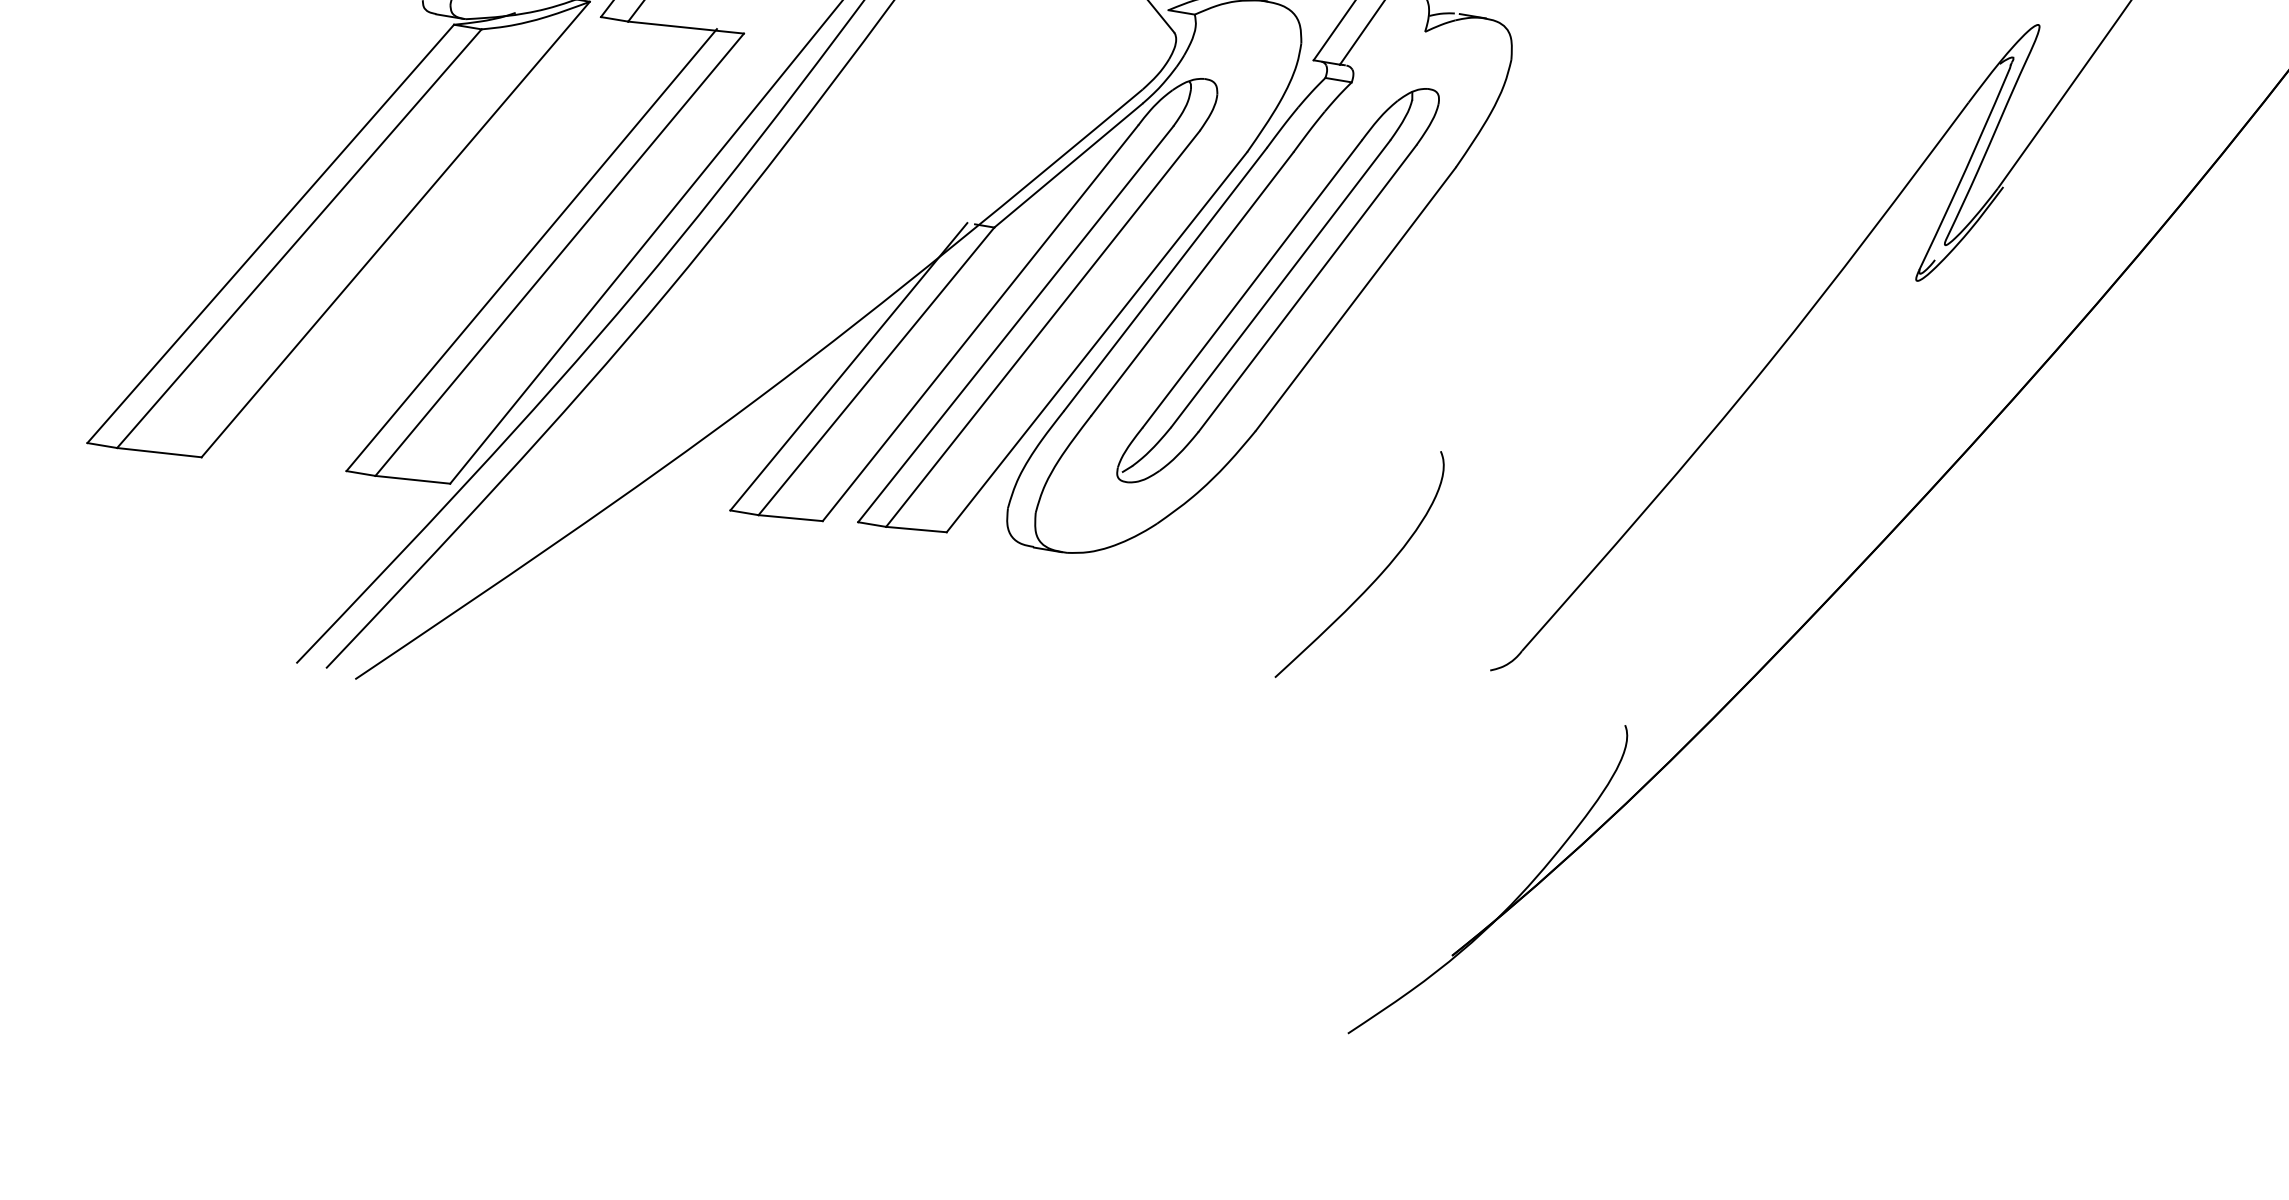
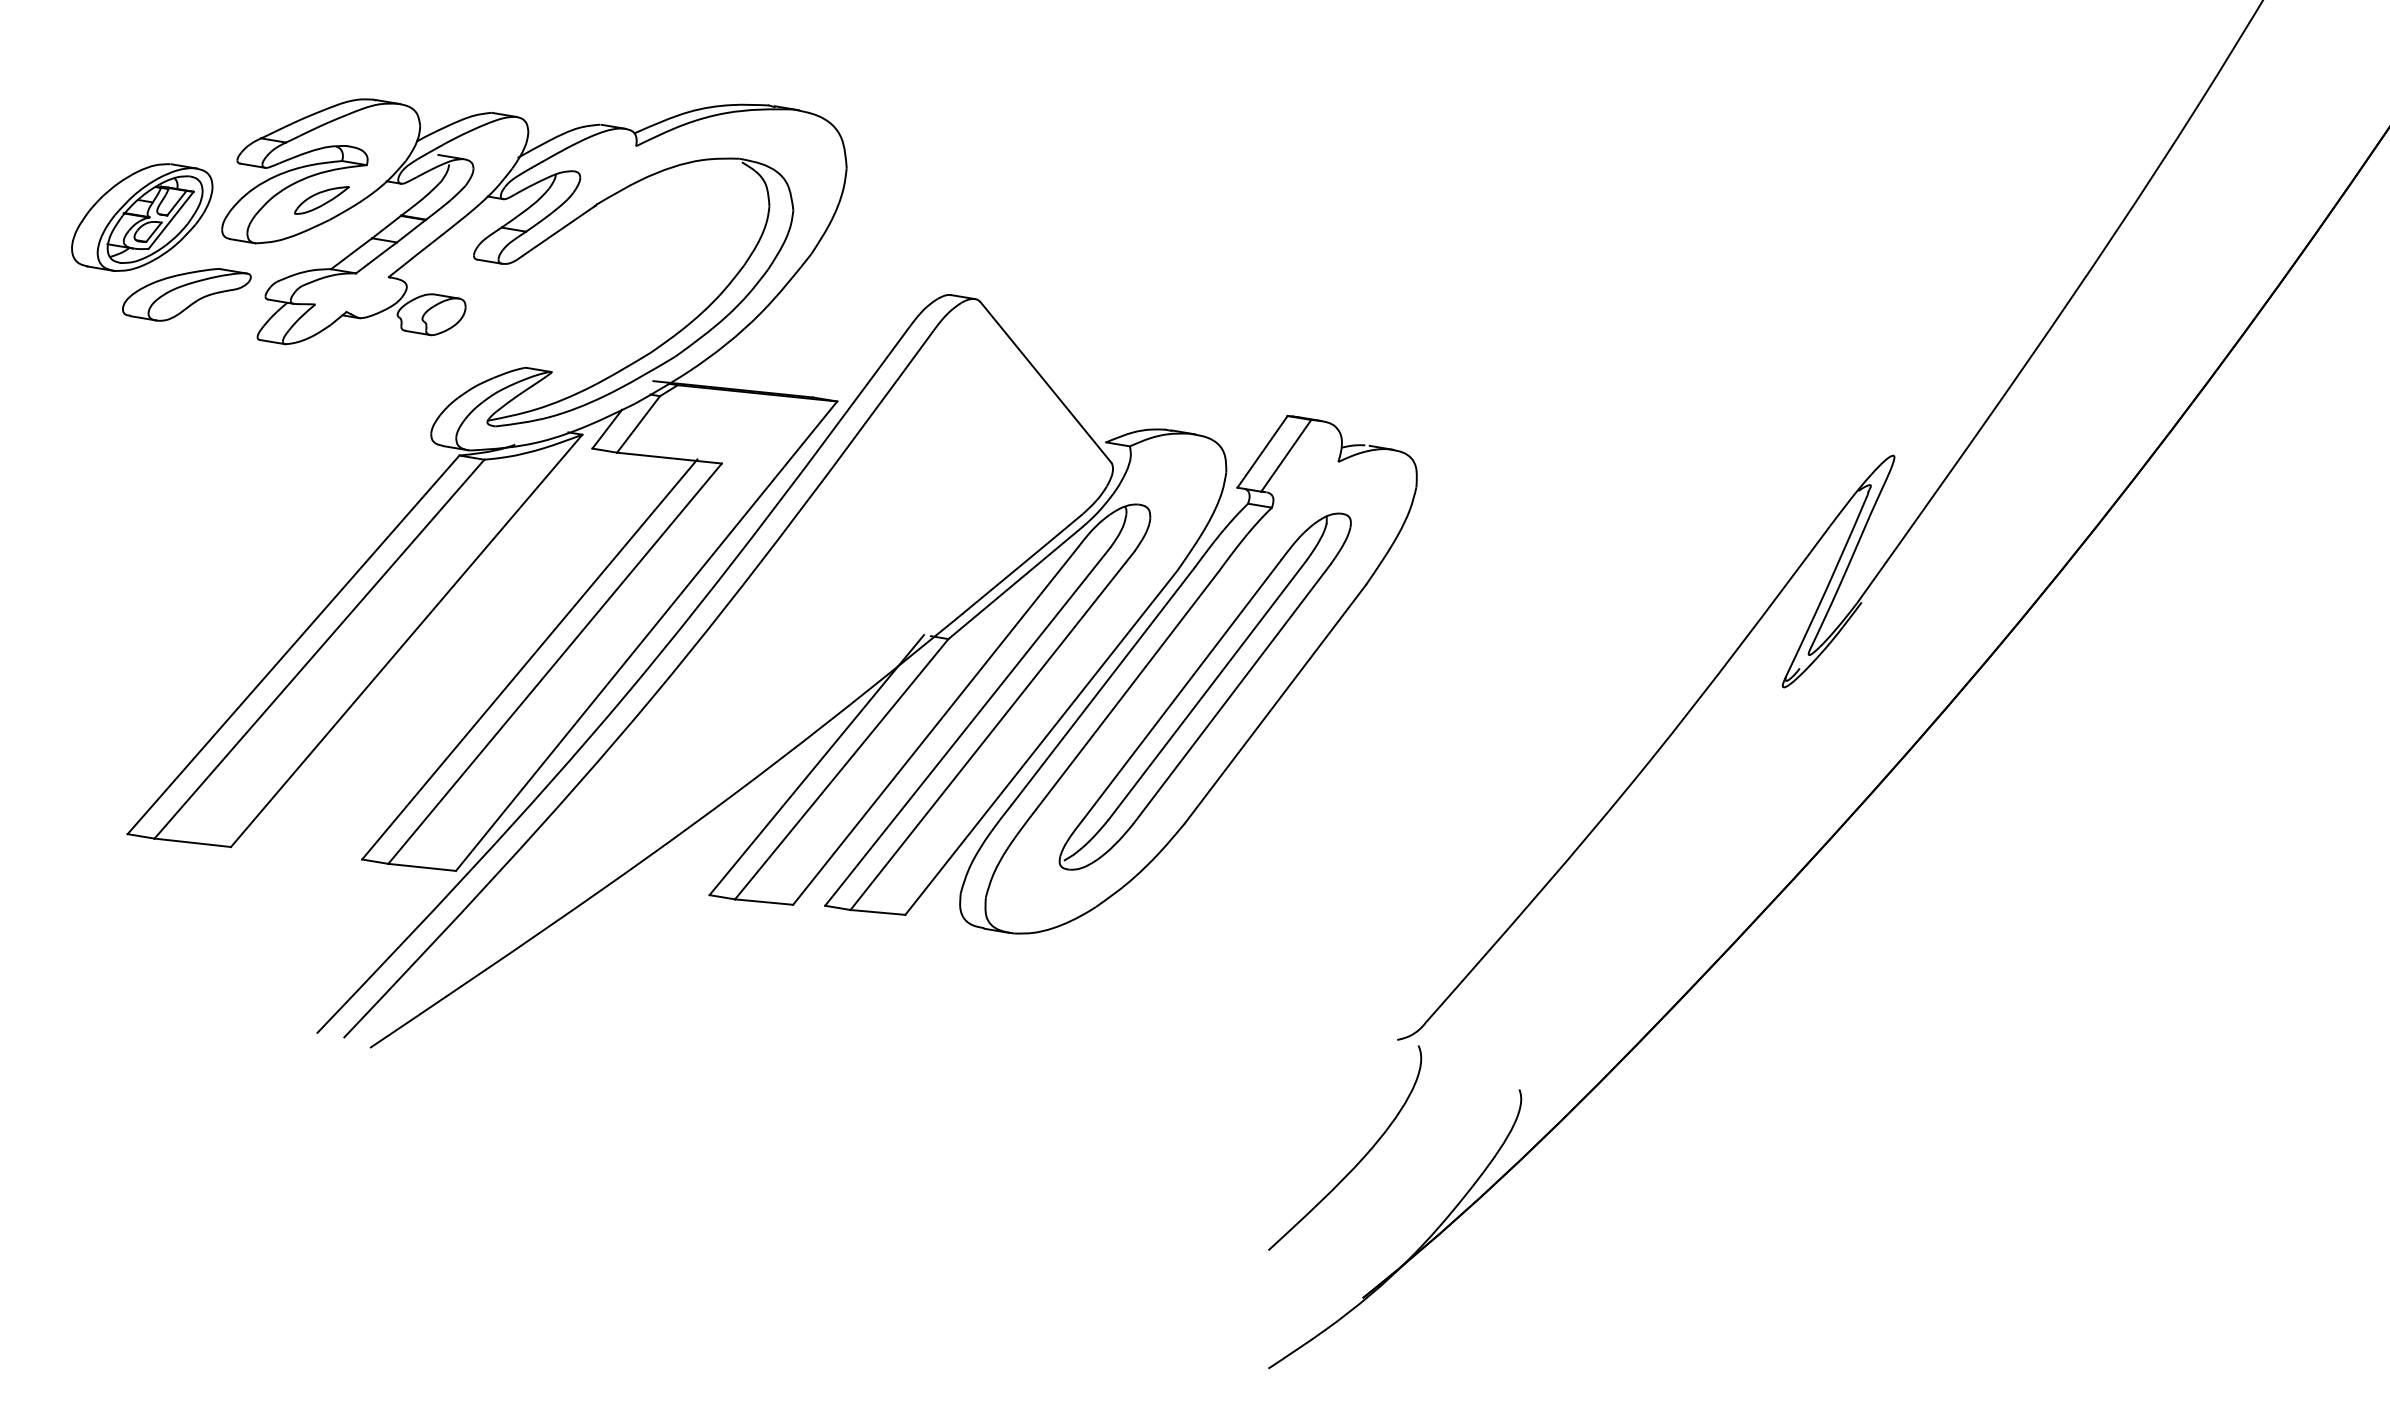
curve: (1375, 578) -> (1359, 1160), moved

